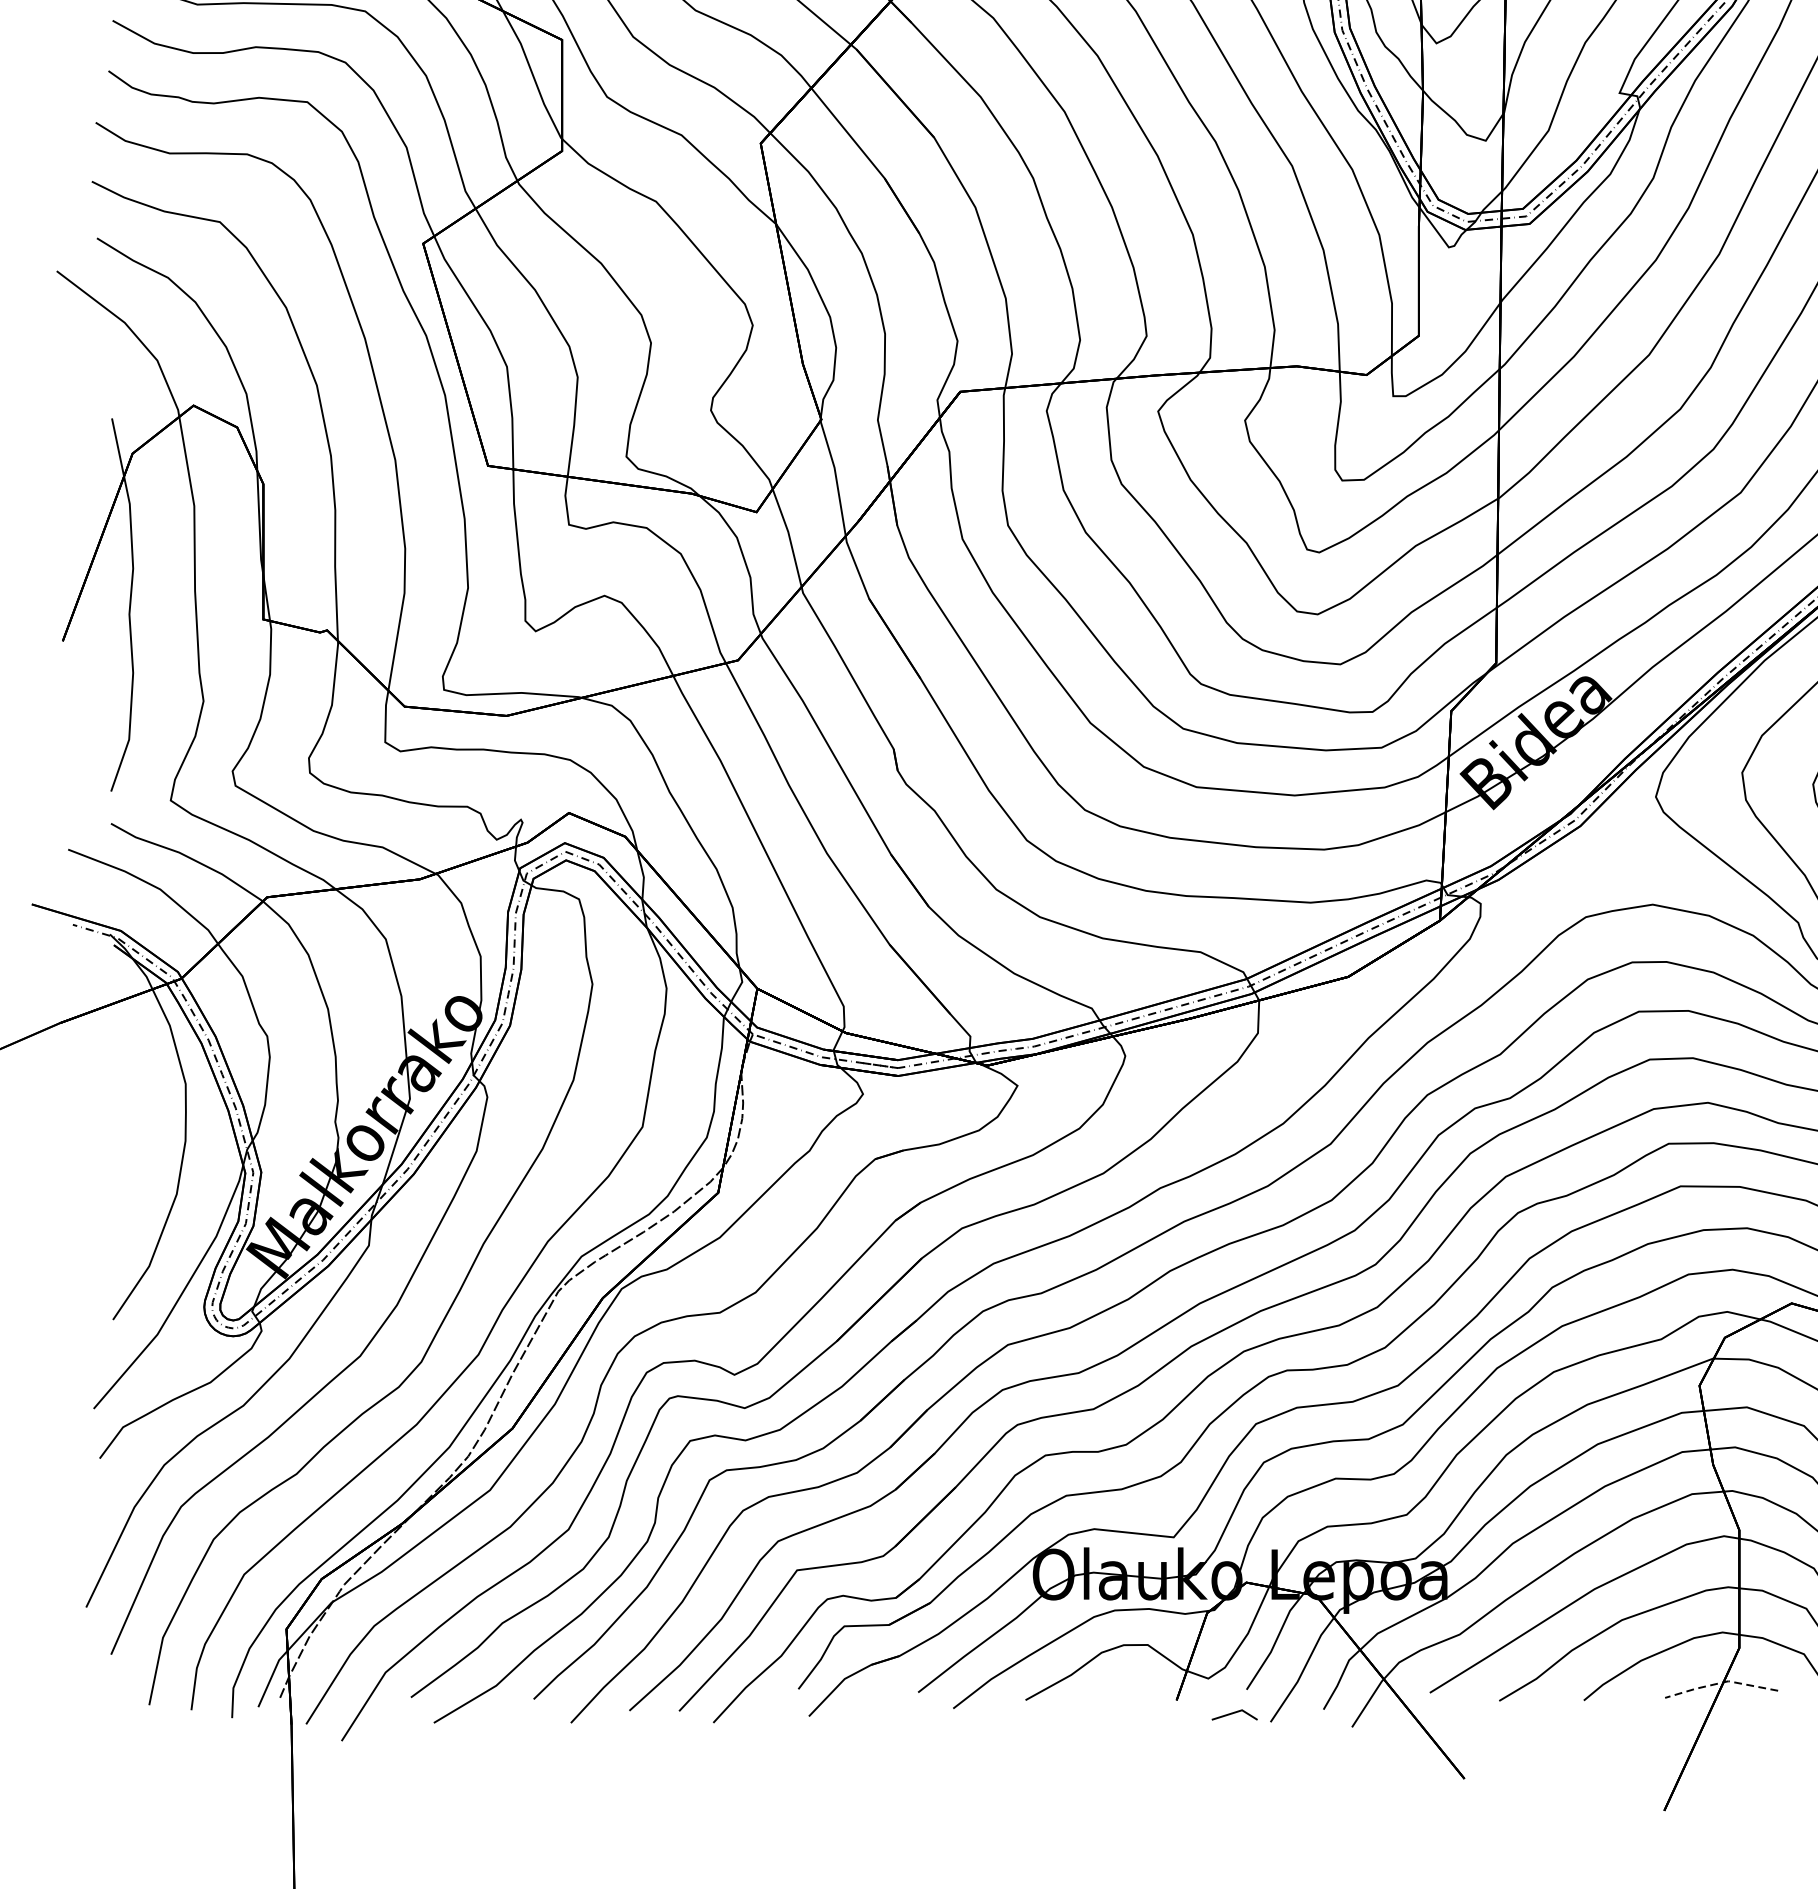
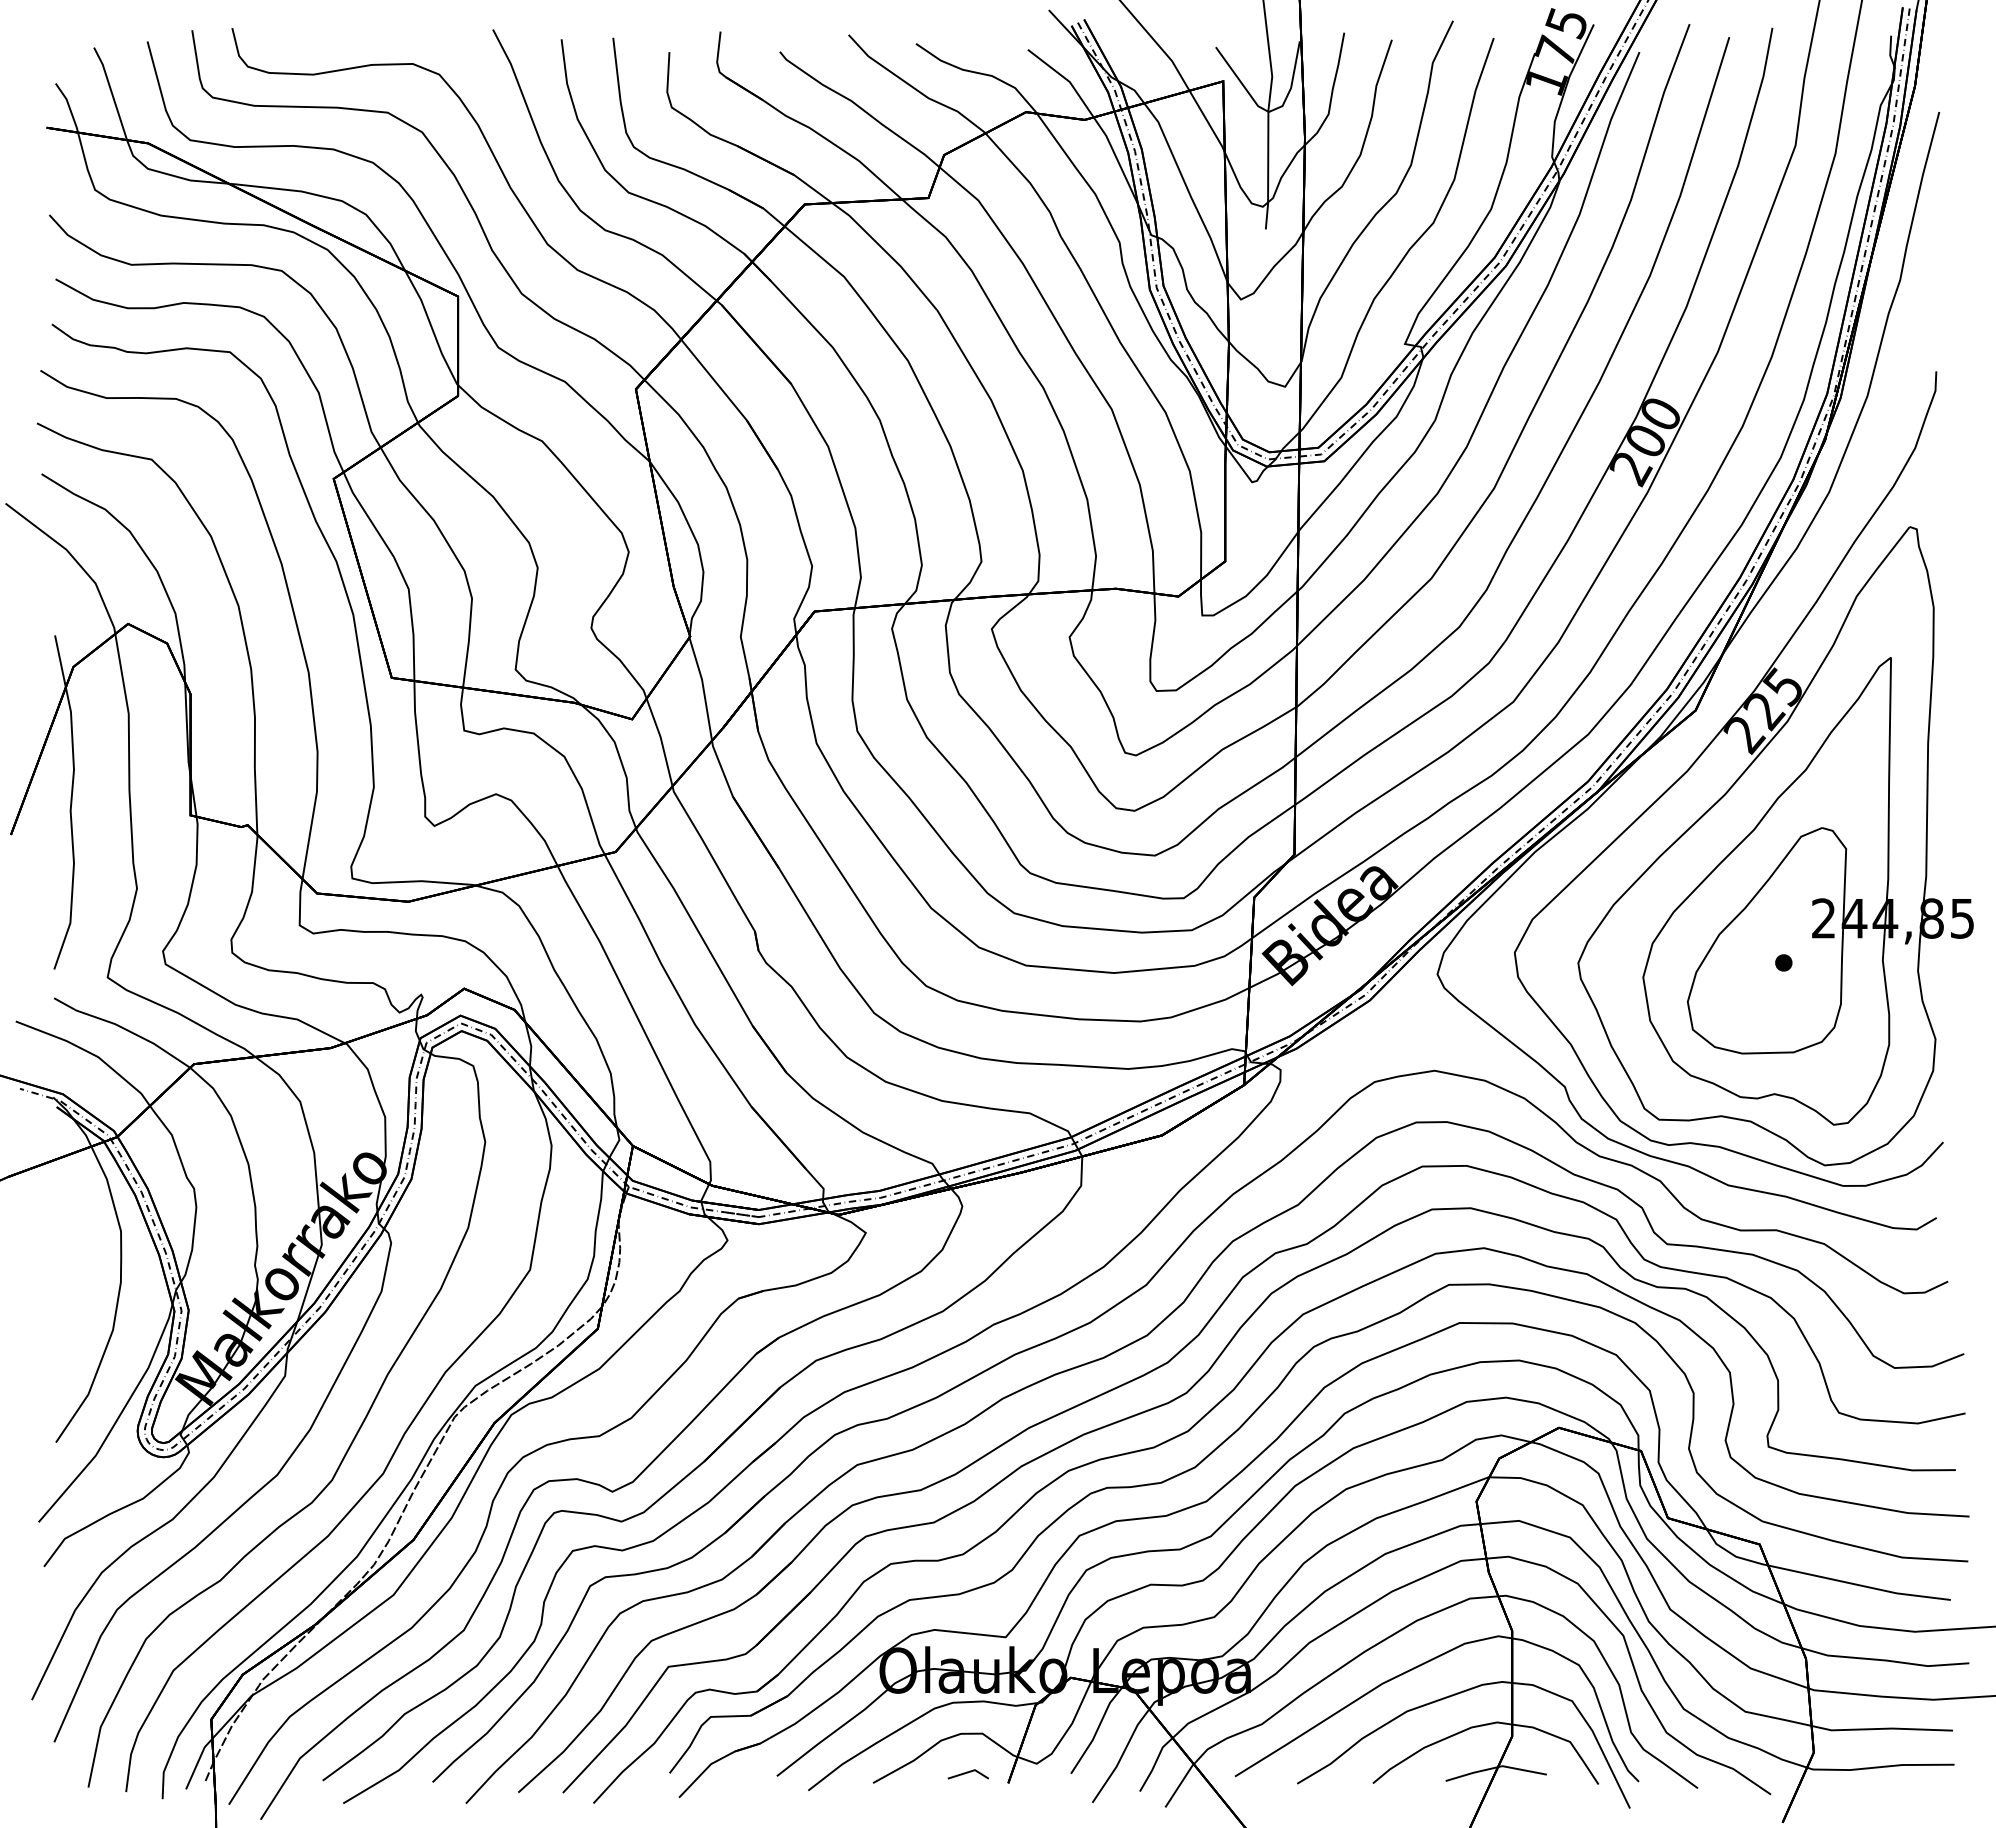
line: (1720, 1682) -> (1495, 1767), dashed -> solid
line: (1233, 1714) -> (967, 1773), moved

